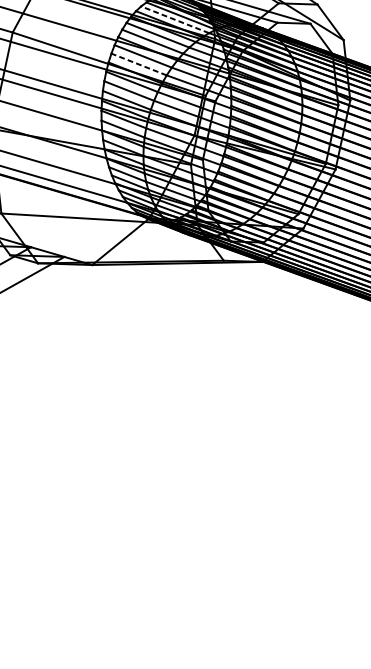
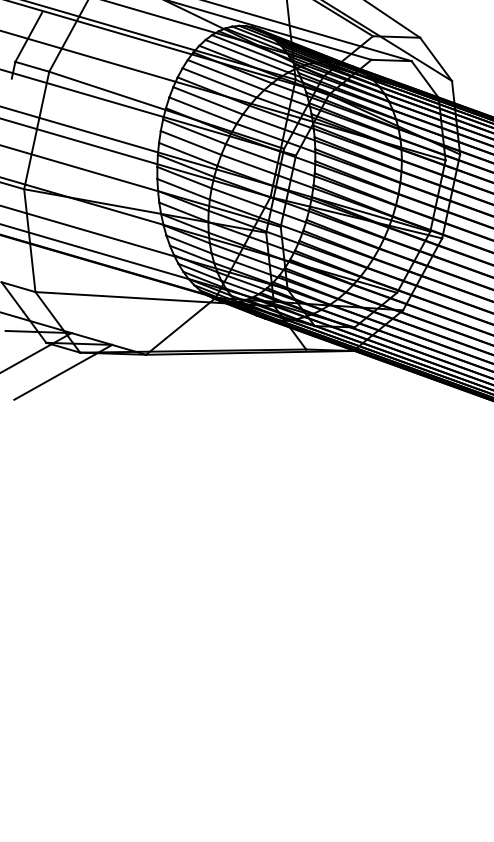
line: (174, 19) -> (246, 56), dashed -> solid
line: (138, 64) -> (202, 110), dashed -> solid

